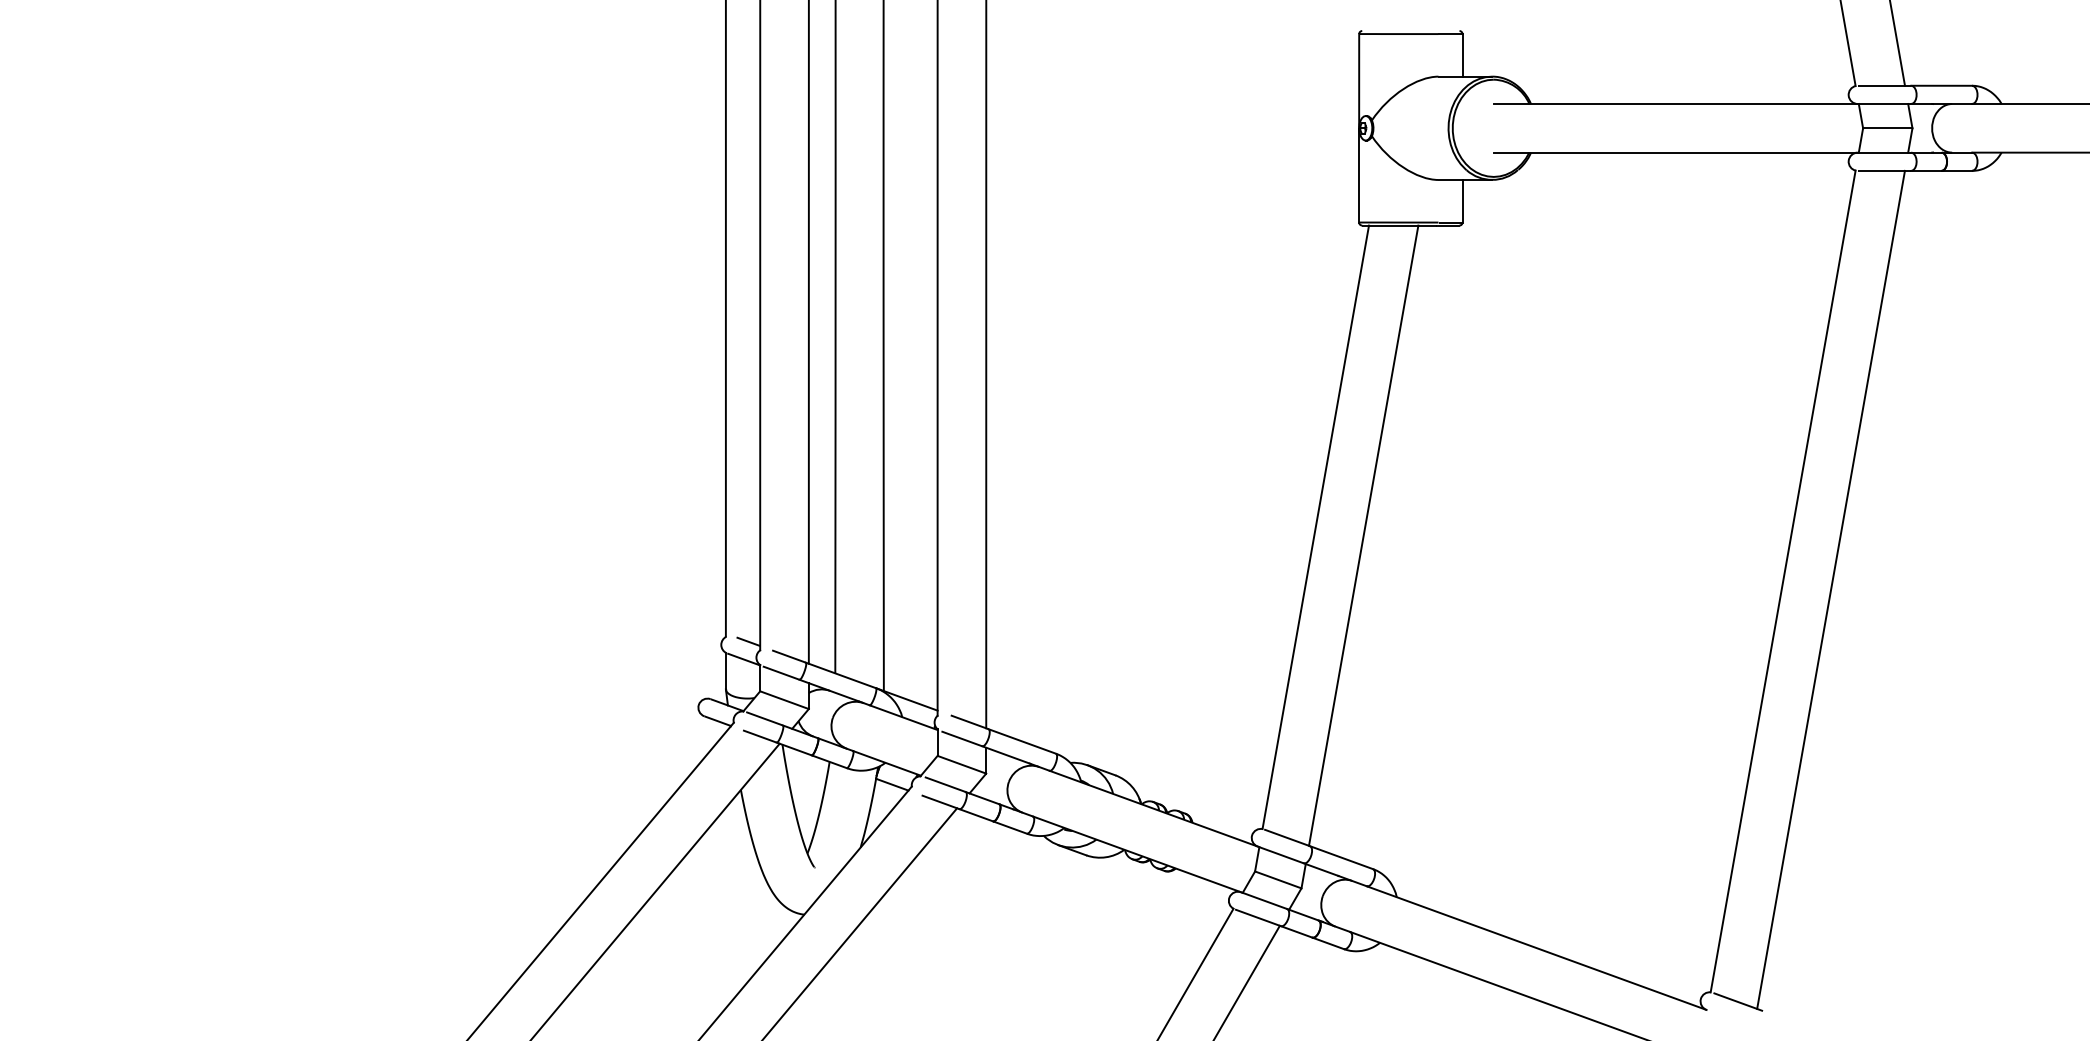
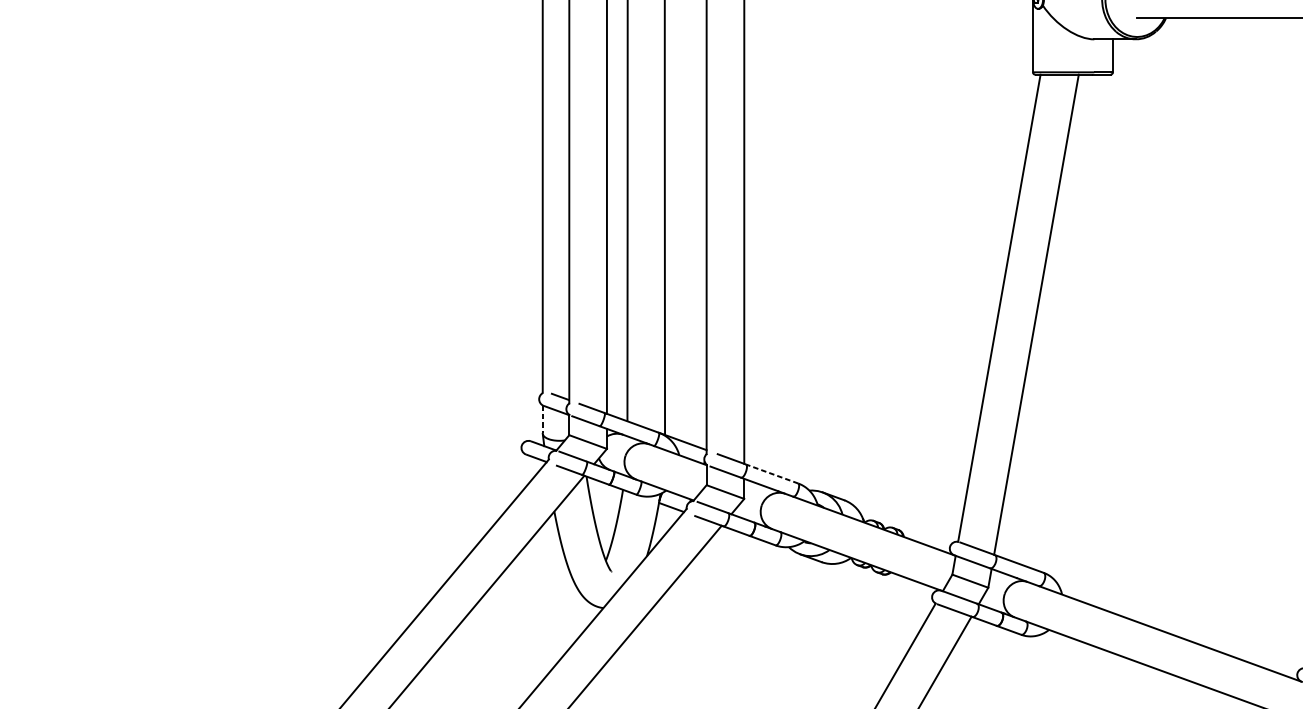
line: (725, 671) -> (542, 419), solid -> dashed
line: (1022, 741) -> (772, 474), solid -> dashed

